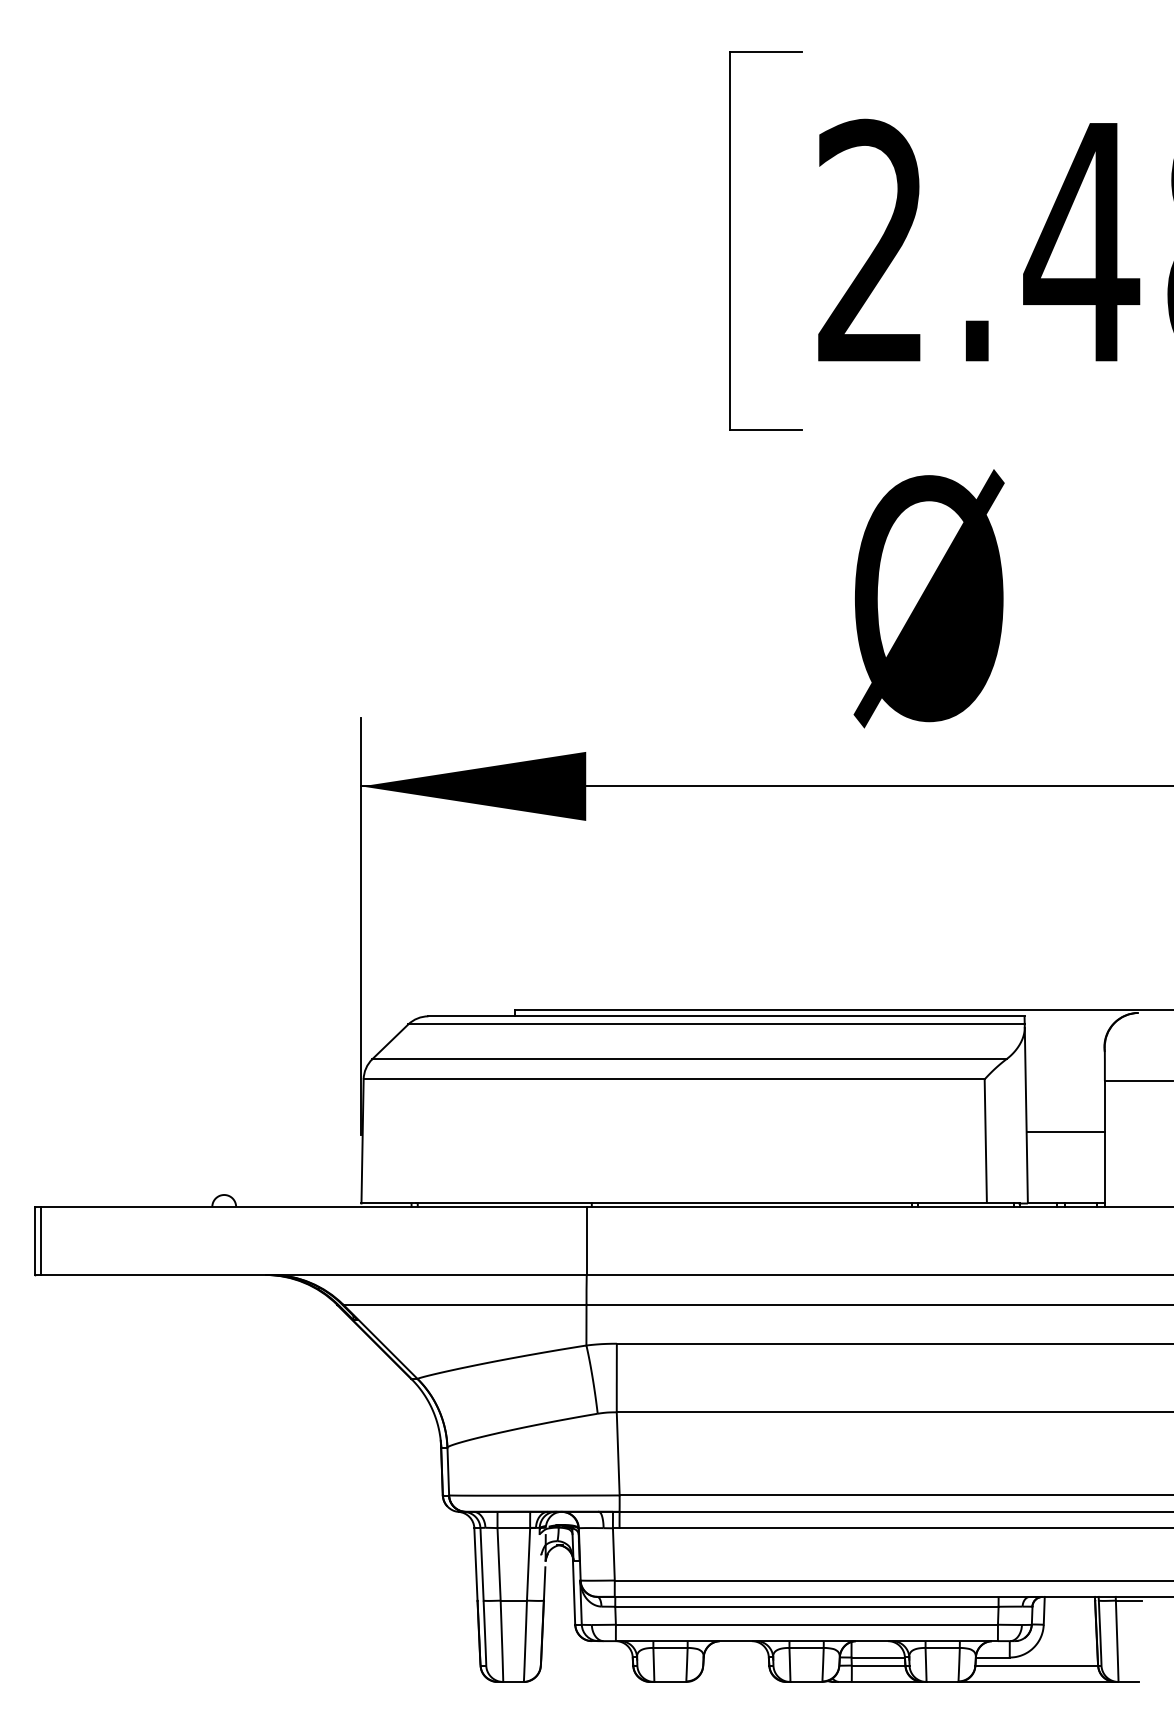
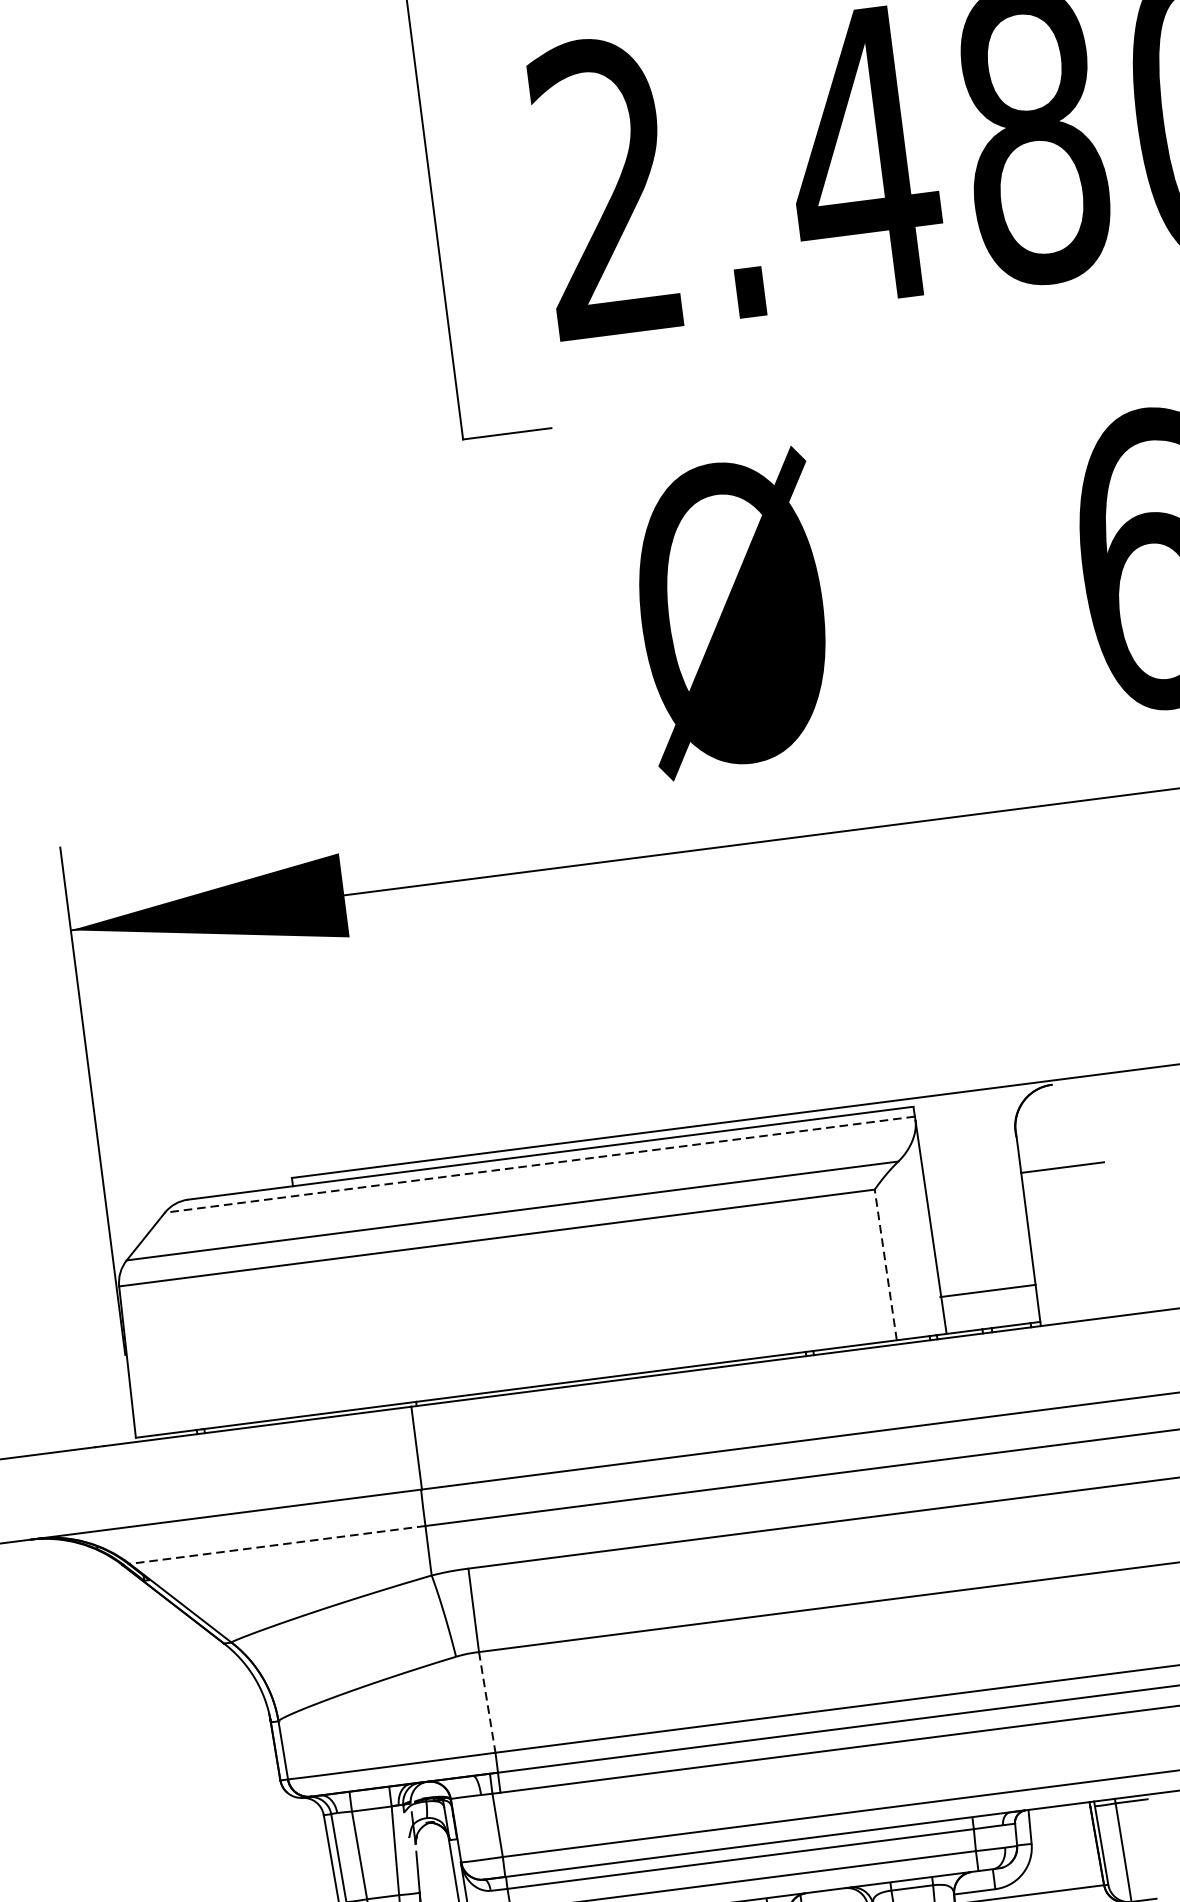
line: (716, 1024) -> (539, 1164), solid -> dashed
line: (1065, 1132) -> (987, 1291), moved
line: (985, 1141) -> (885, 1265), solid -> dashed
line: (465, 1304) -> (278, 1544), solid -> dashed
line: (618, 1453) -> (487, 1701), solid -> dashed

